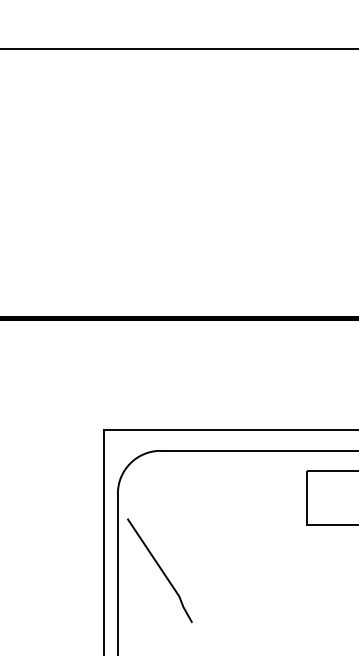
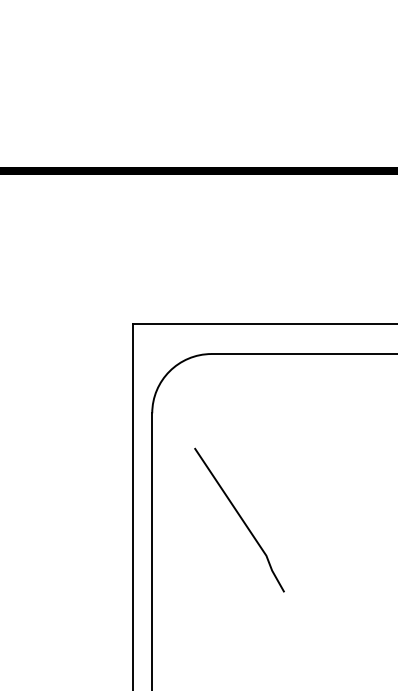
line: (160, 570) -> (240, 519), moved

